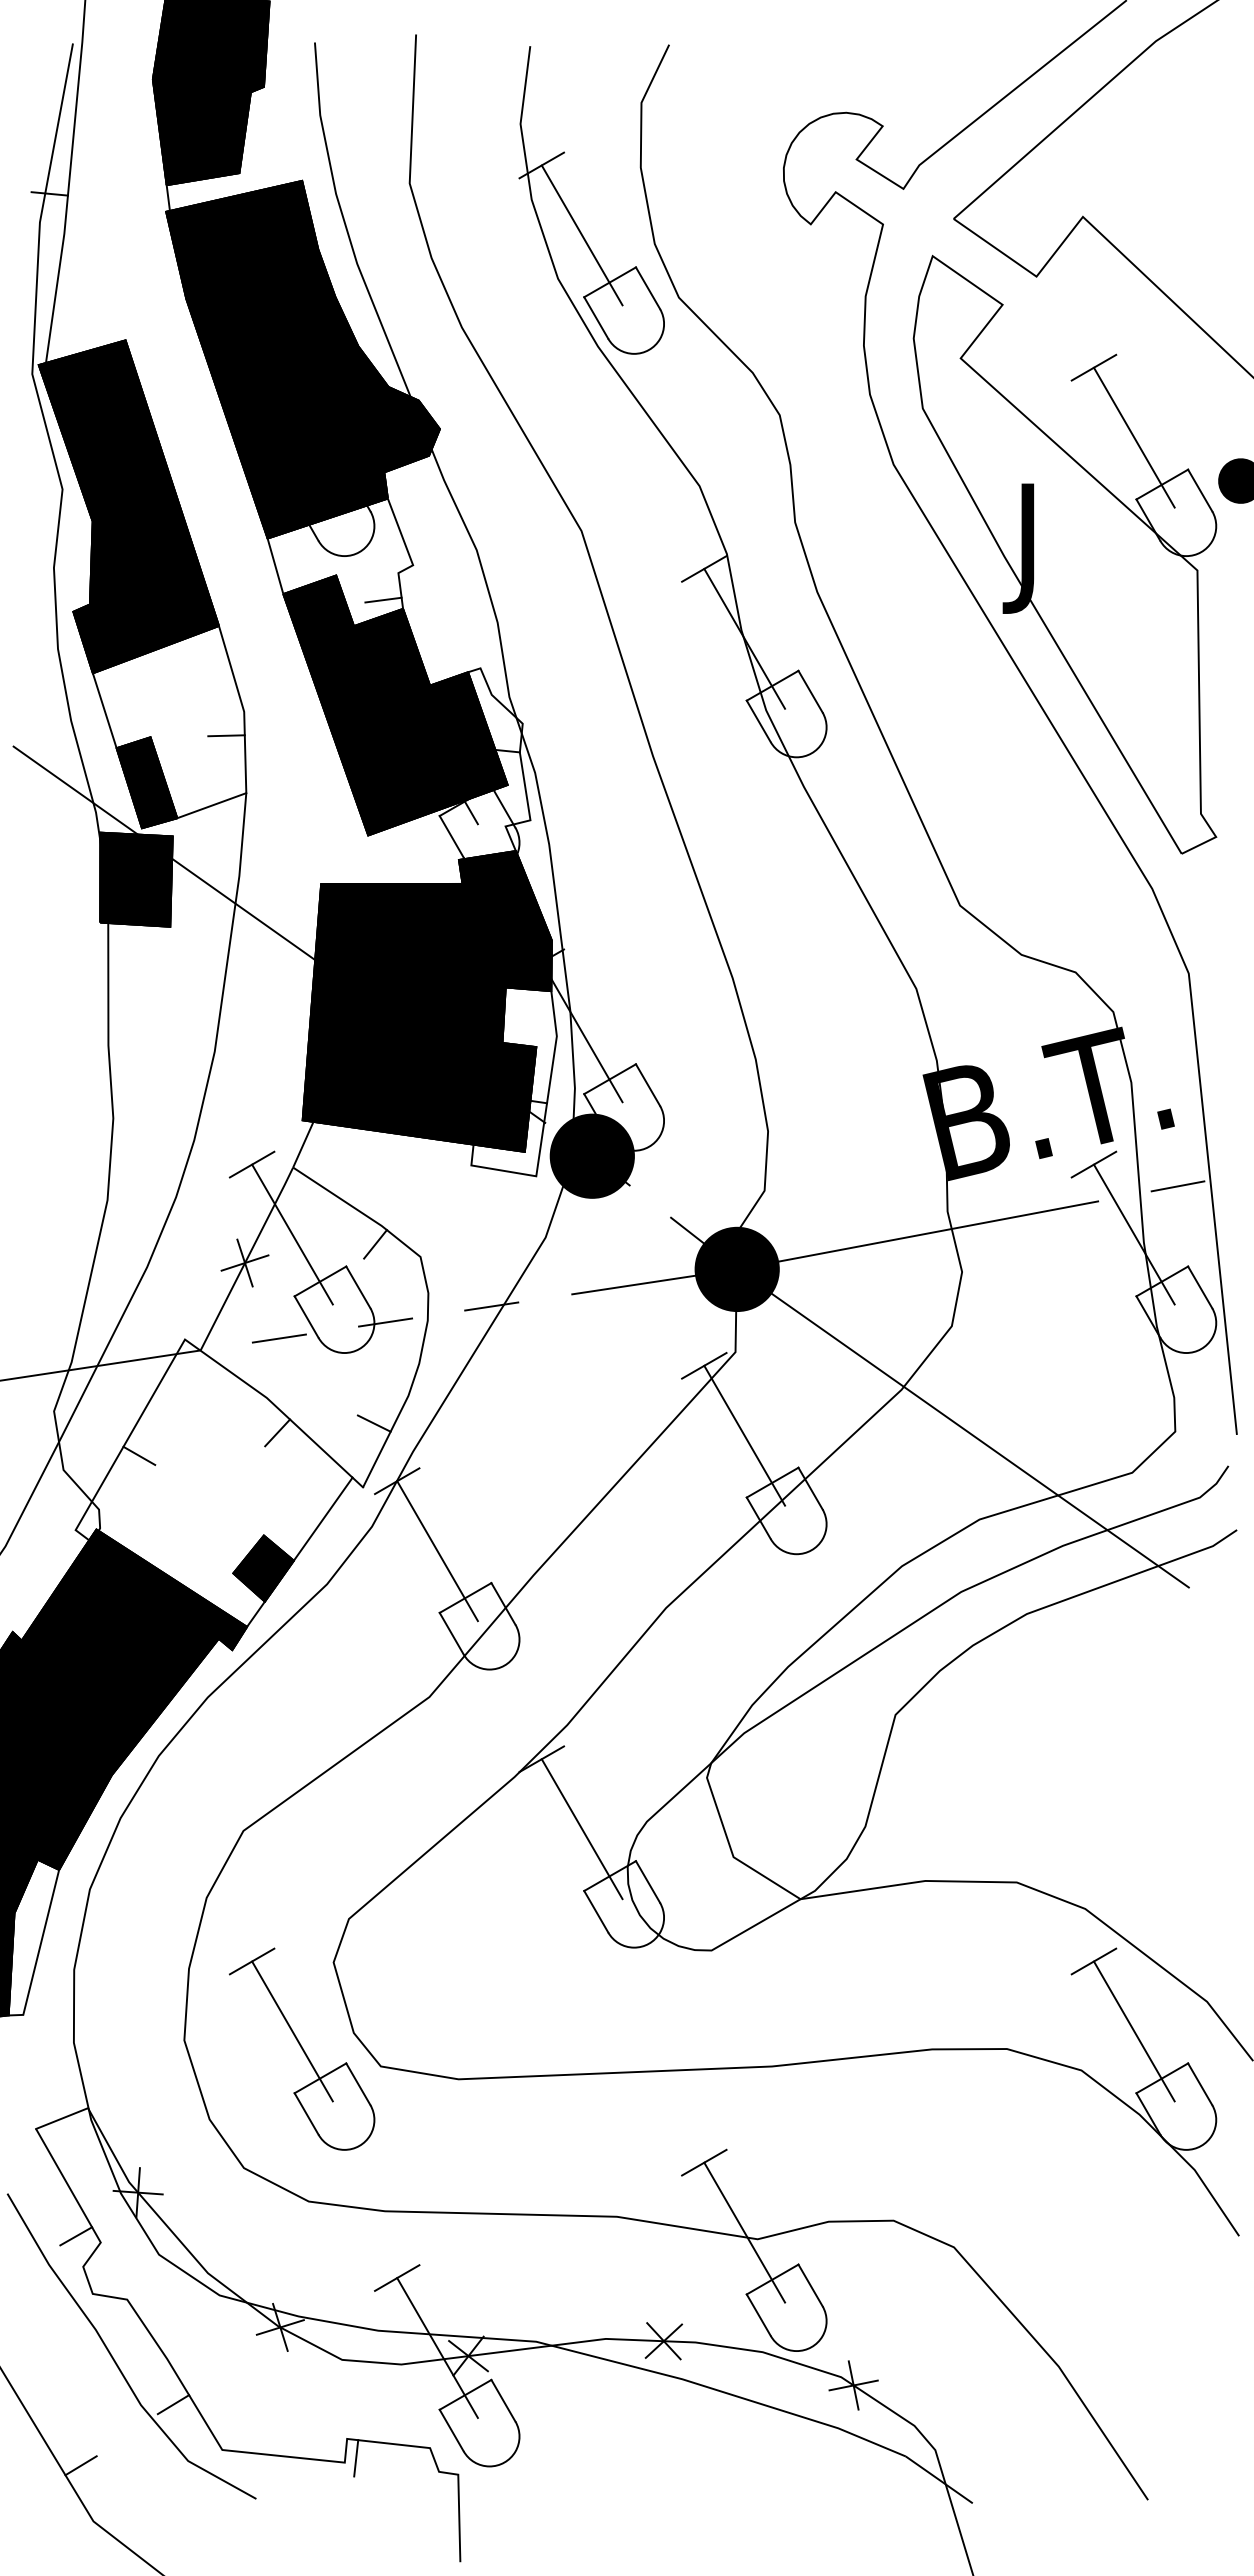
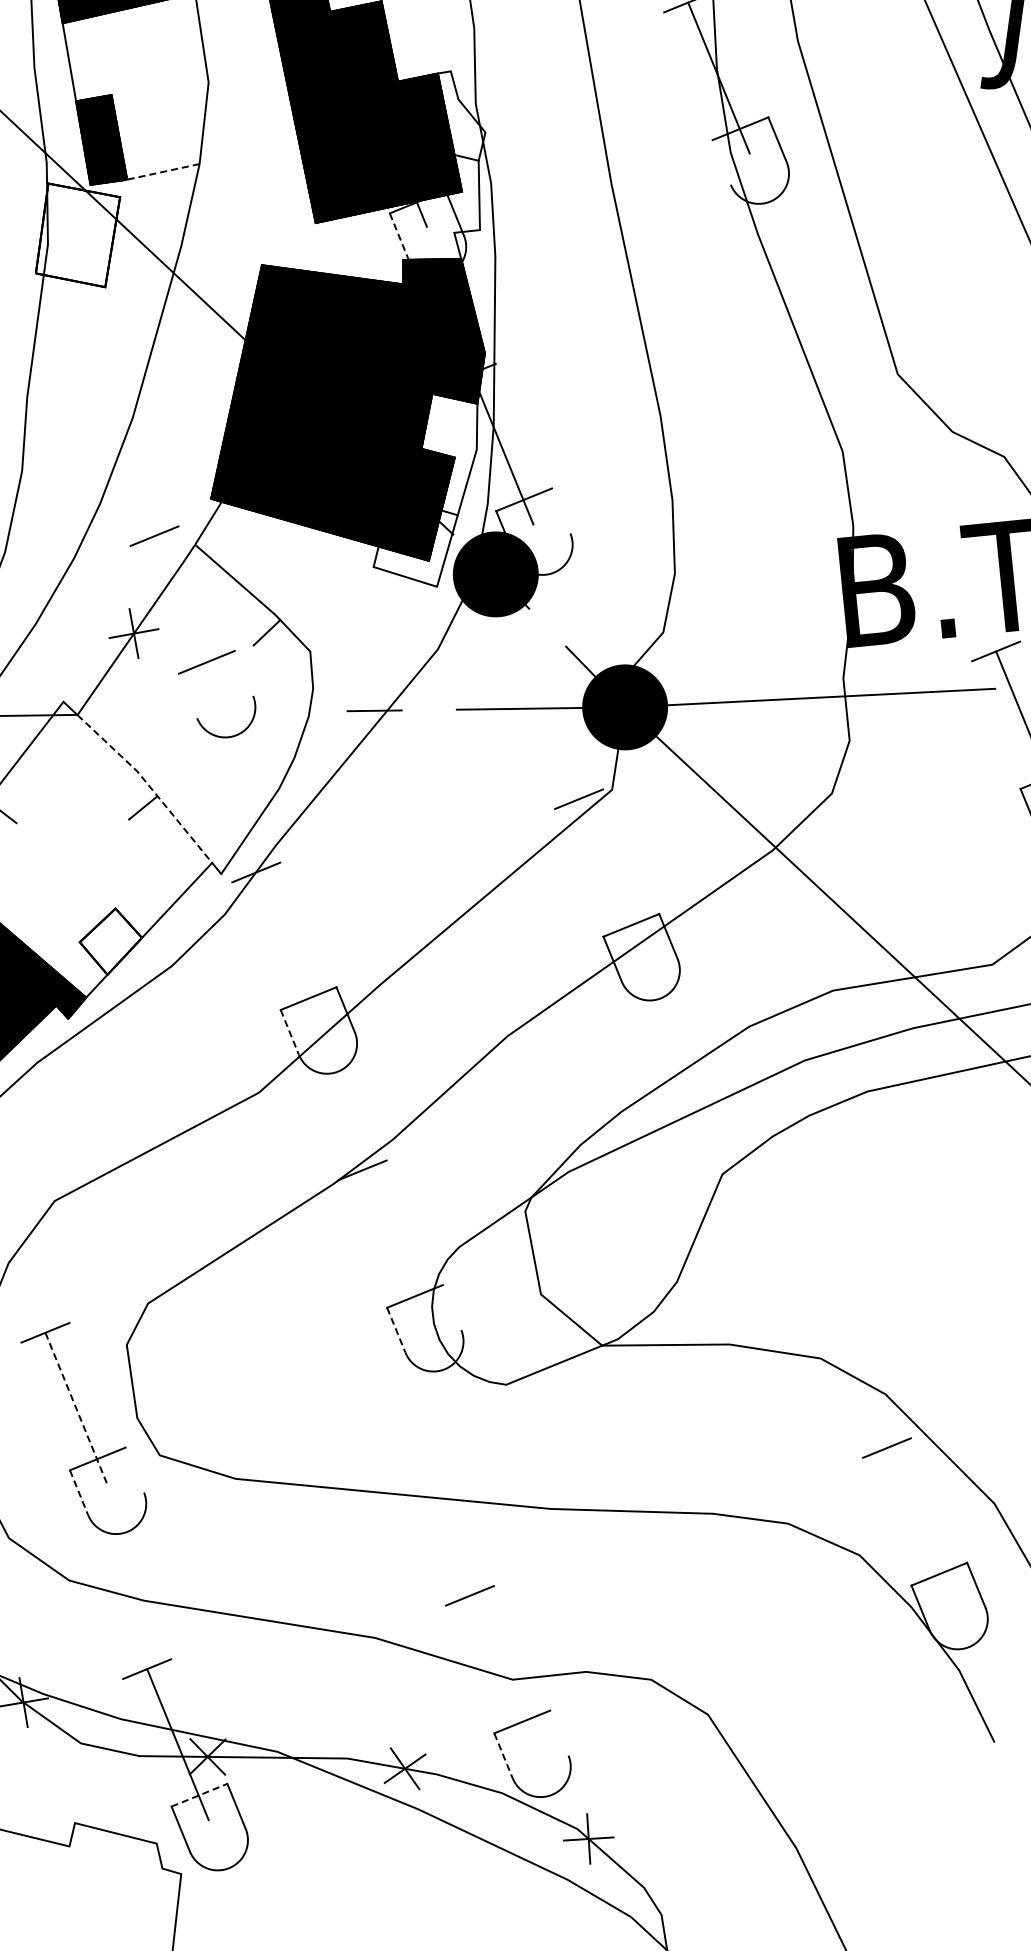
line: (758, 721) -> (721, 162), removed
line: (226, 735) -> (187, 103), removed
line: (211, 805) -> (163, 171), solid -> dashed
line: (451, 836) -> (398, 235), solid -> dashed
fill: (136, 879) -> (78, 235), removed
line: (647, 1084) -> (560, 510), removed
line: (292, 1234) -> (185, 611), removed
line: (358, 1287) -> (244, 673), removed
line: (306, 1316) -> (188, 695), removed
line: (385, 1322) -> (266, 712), removed
line: (278, 1338) -> (157, 713), removed
line: (279, 1410) -> (148, 785), solid -> dashed
line: (373, 1423) -> (240, 811), removed
line: (744, 1435) -> (609, 874), removed
line: (437, 1551) -> (286, 948), removed
fill: (263, 1568) -> (110, 941), removed
line: (451, 1633) -> (289, 1032), solid -> dashed
line: (581, 1829) -> (392, 1245), removed
line: (647, 1881) -> (451, 1306), removed
line: (596, 1911) -> (396, 1329), solid -> dashed
line: (292, 2031) -> (76, 1408), solid -> dashed
line: (1133, 2031) -> (916, 1523), removed
line: (358, 2084) -> (134, 1470), removed
line: (306, 2113) -> (78, 1492), solid -> dashed
line: (744, 2232) -> (500, 1671), removed
line: (810, 2285) -> (559, 1733), removed
line: (758, 2315) -> (503, 1756), solid -> dashed
line: (465, 2394) -> (199, 1794), solid -> dashed
line: (356, 2458) -> (81, 1843), removed

